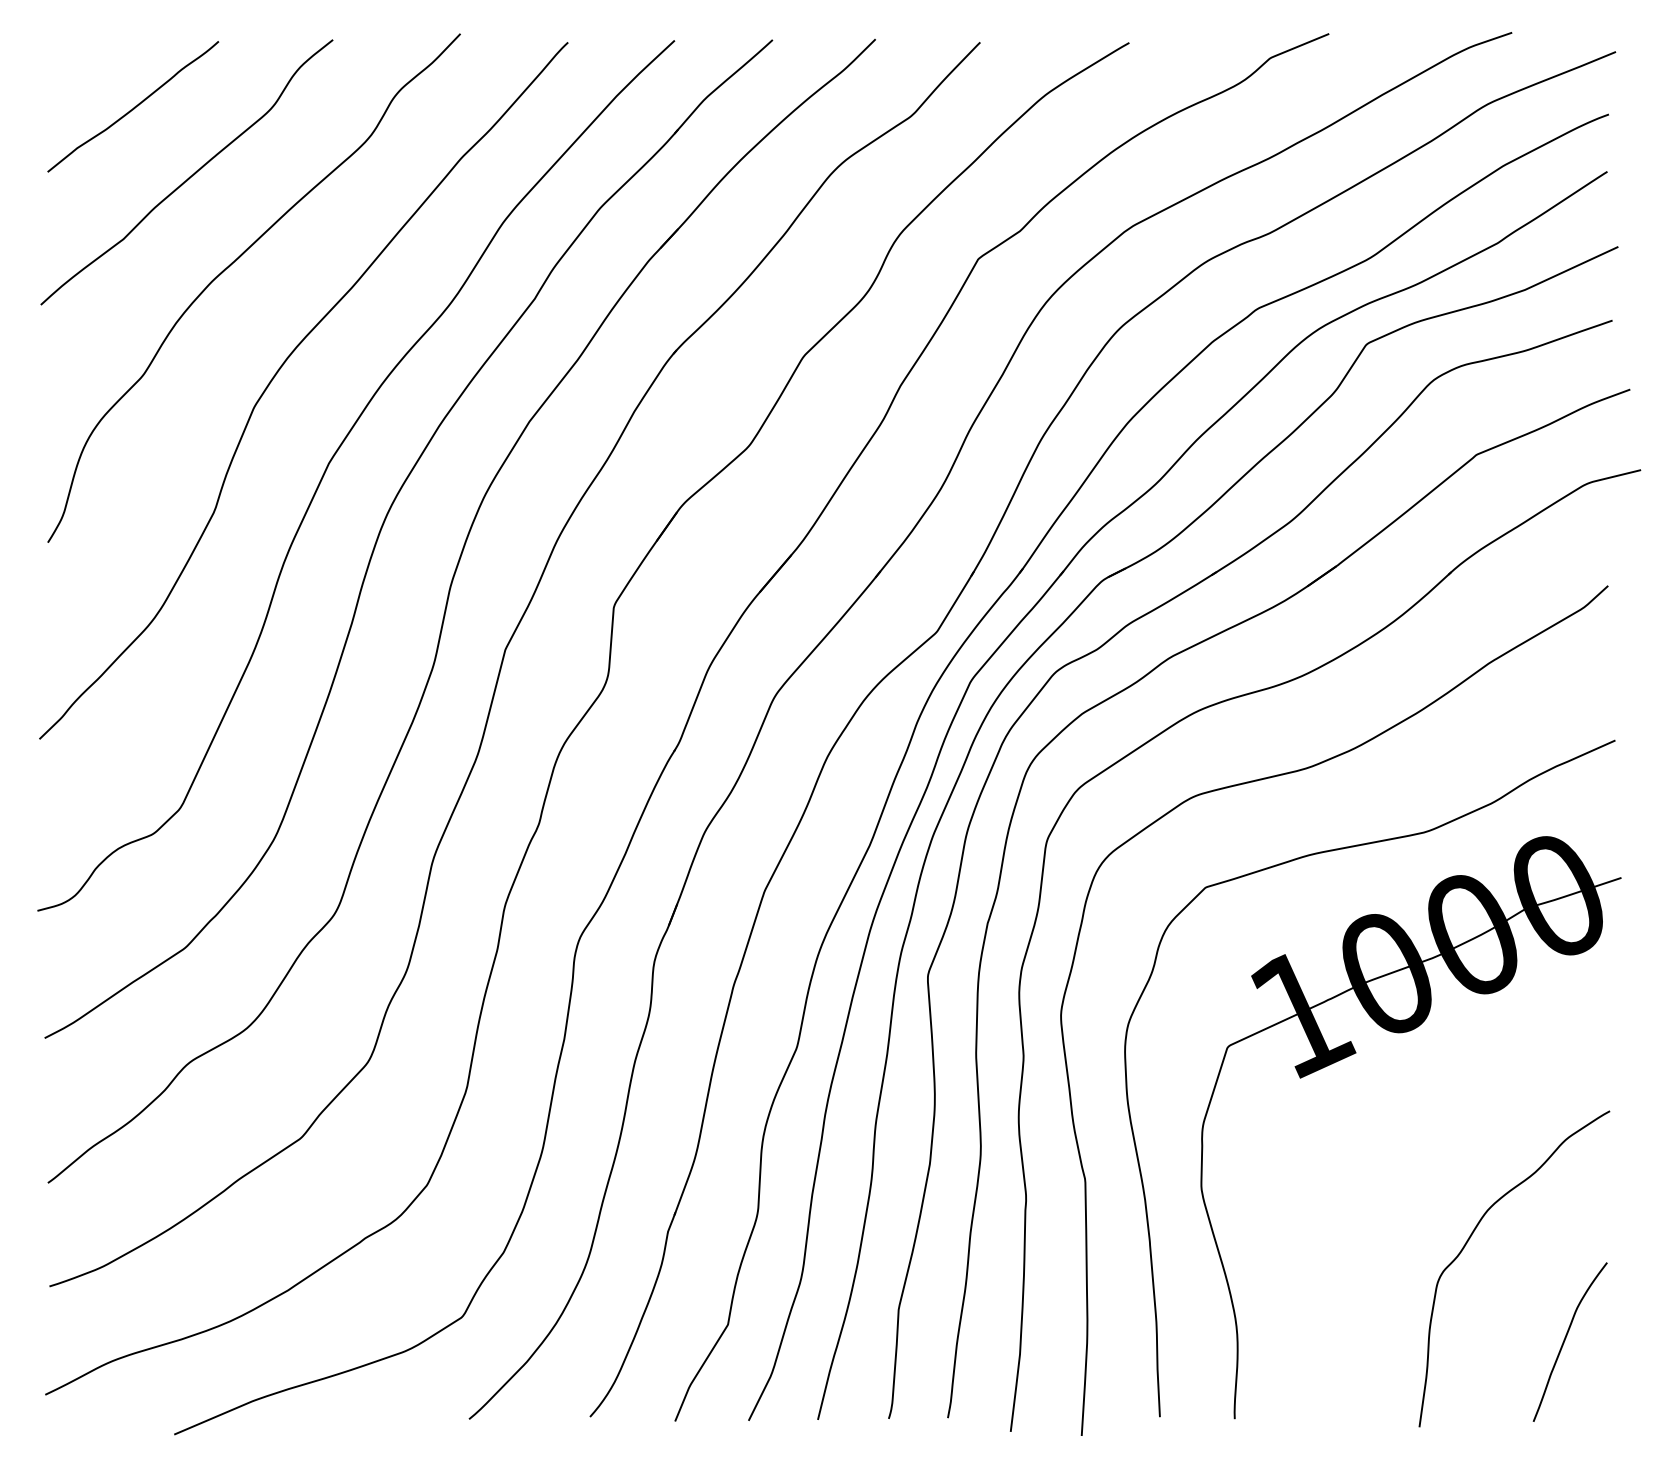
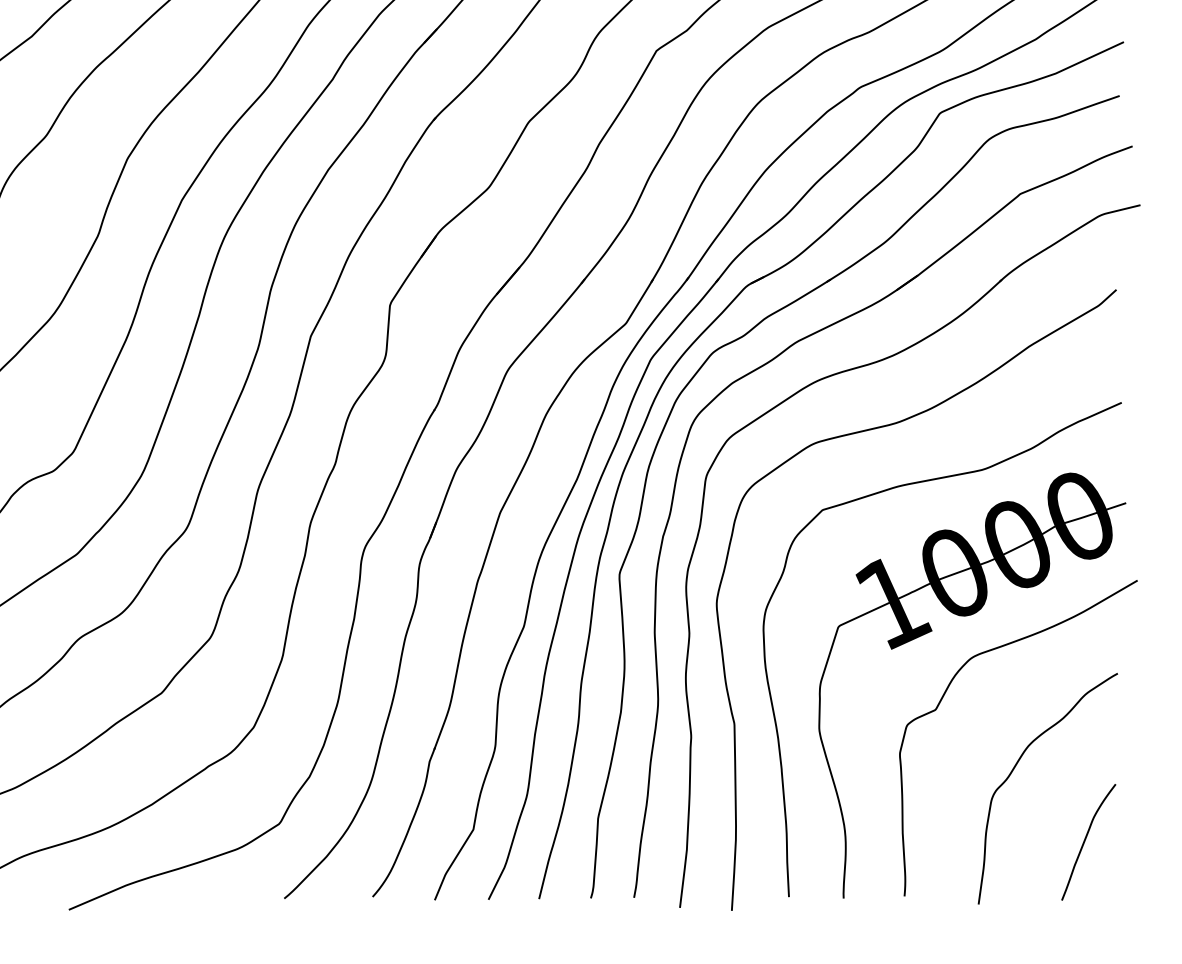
curve: (1369, 1147) -> (942, 700), added

